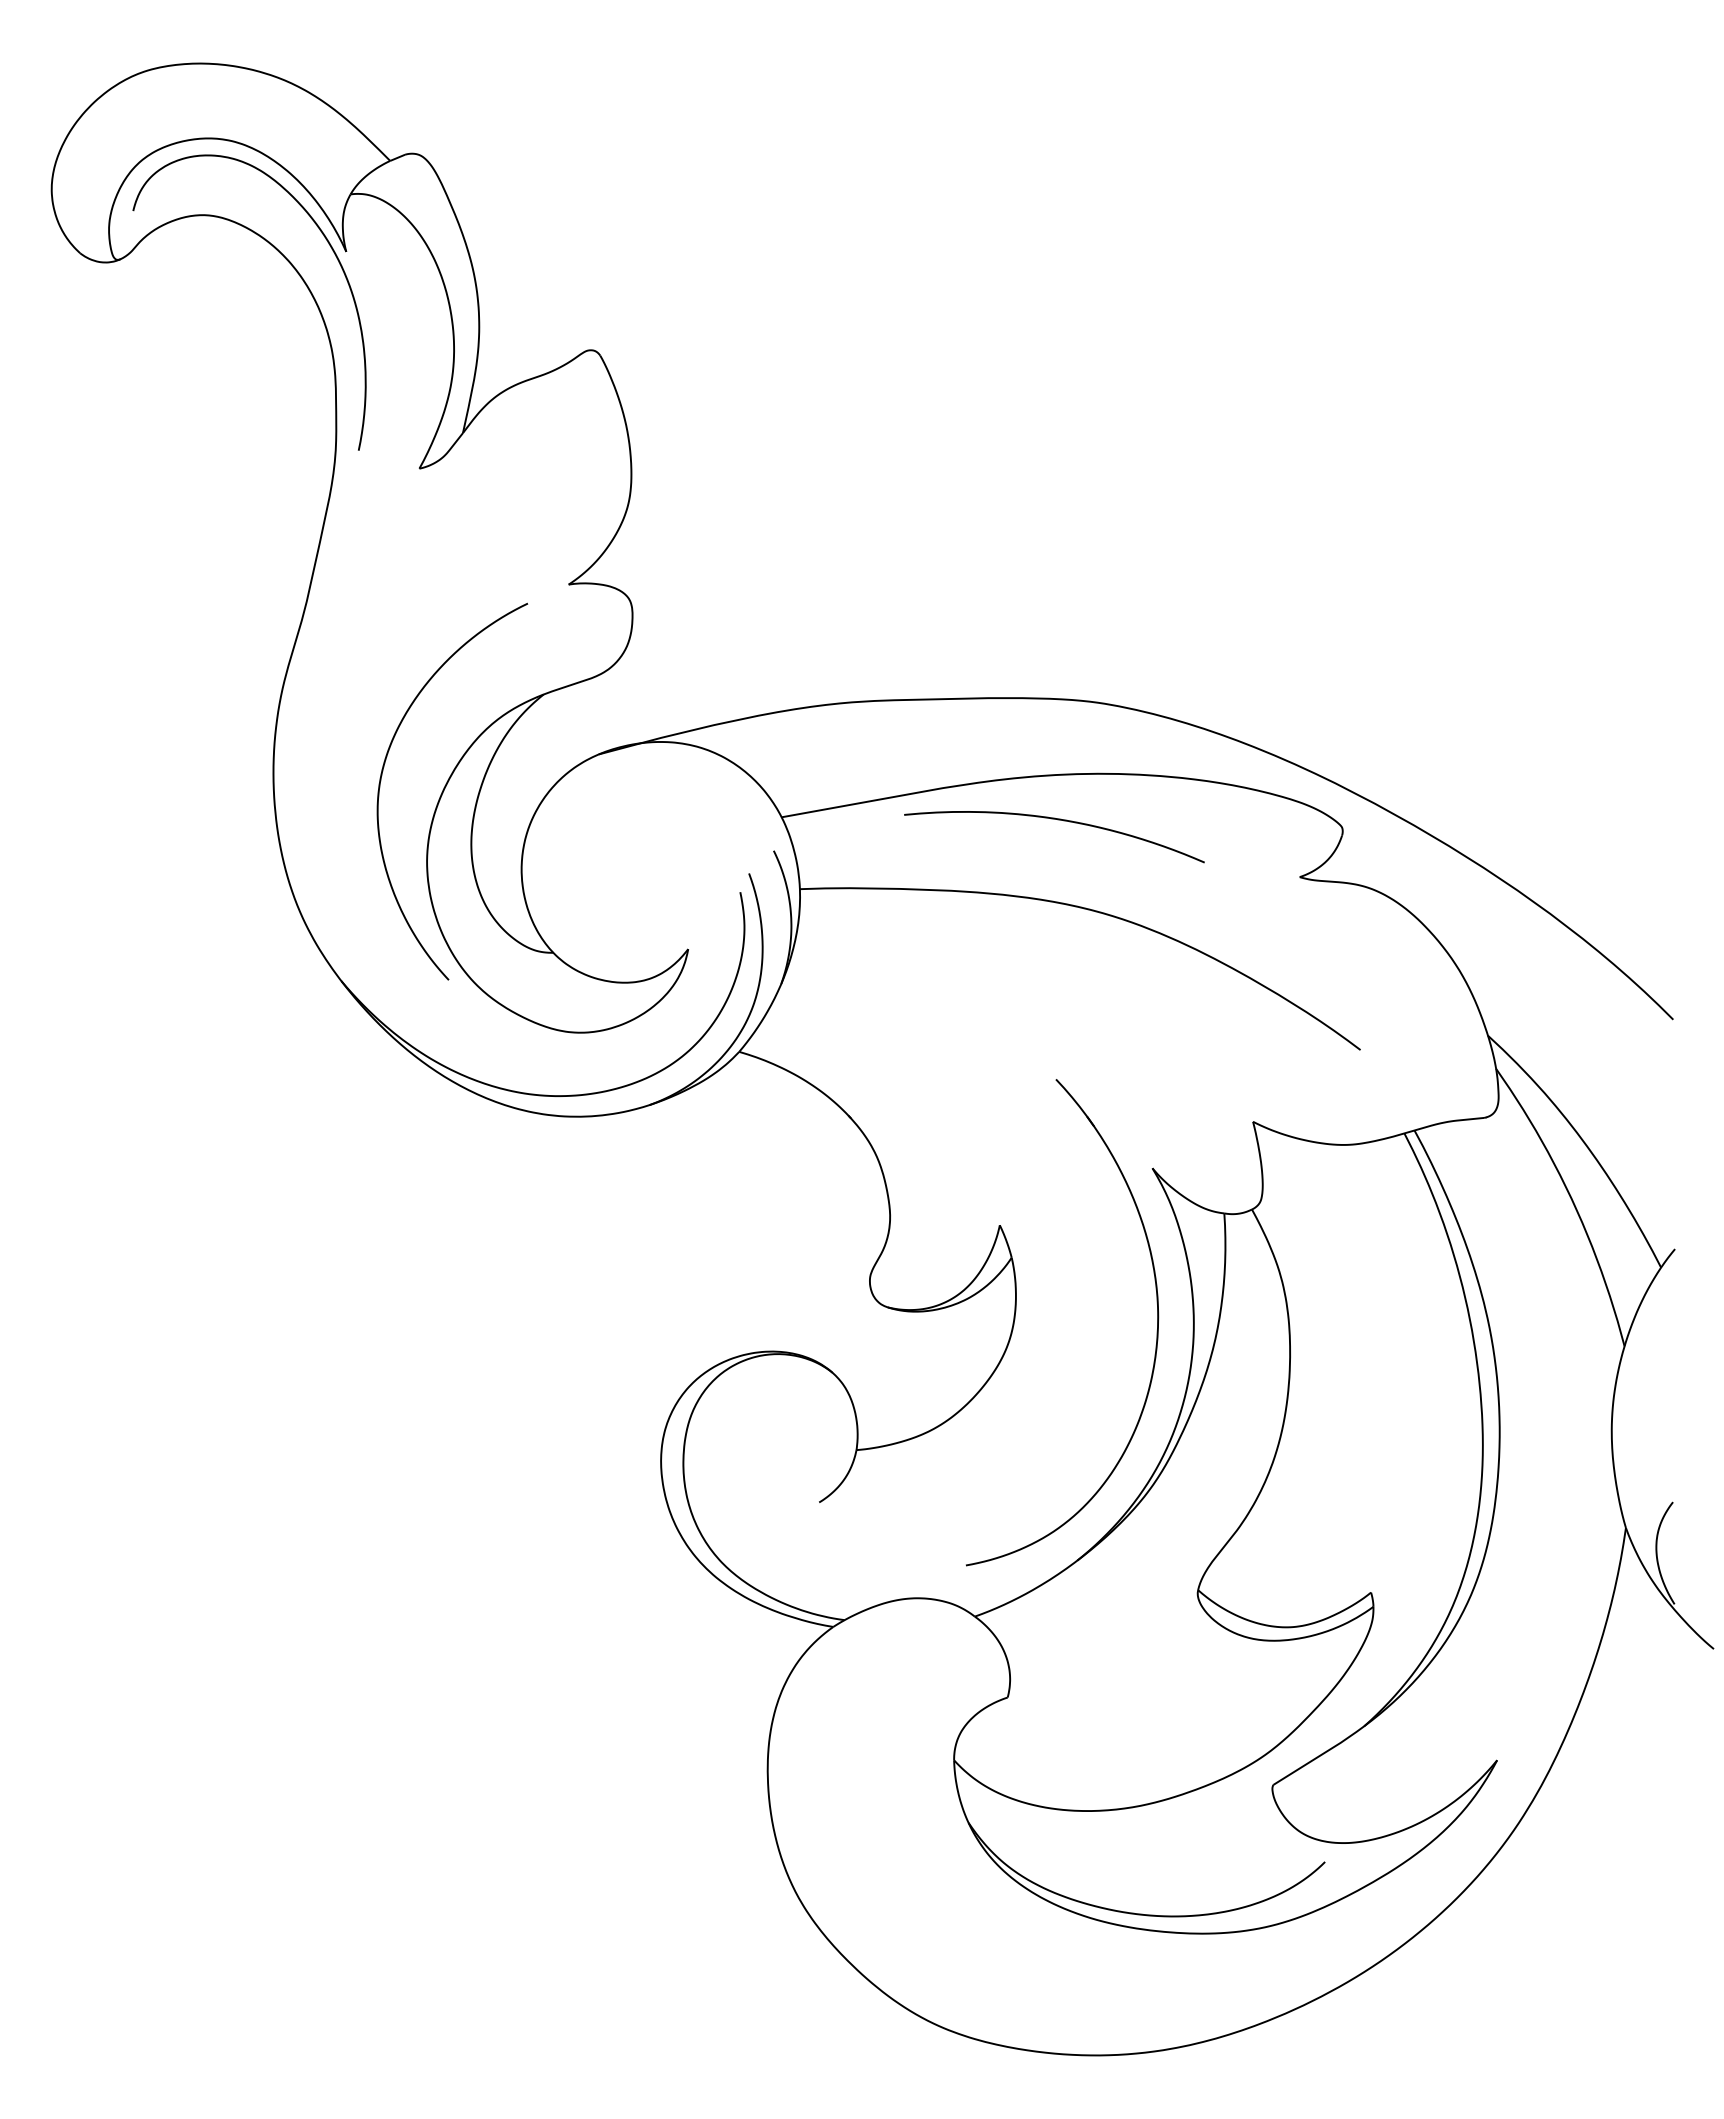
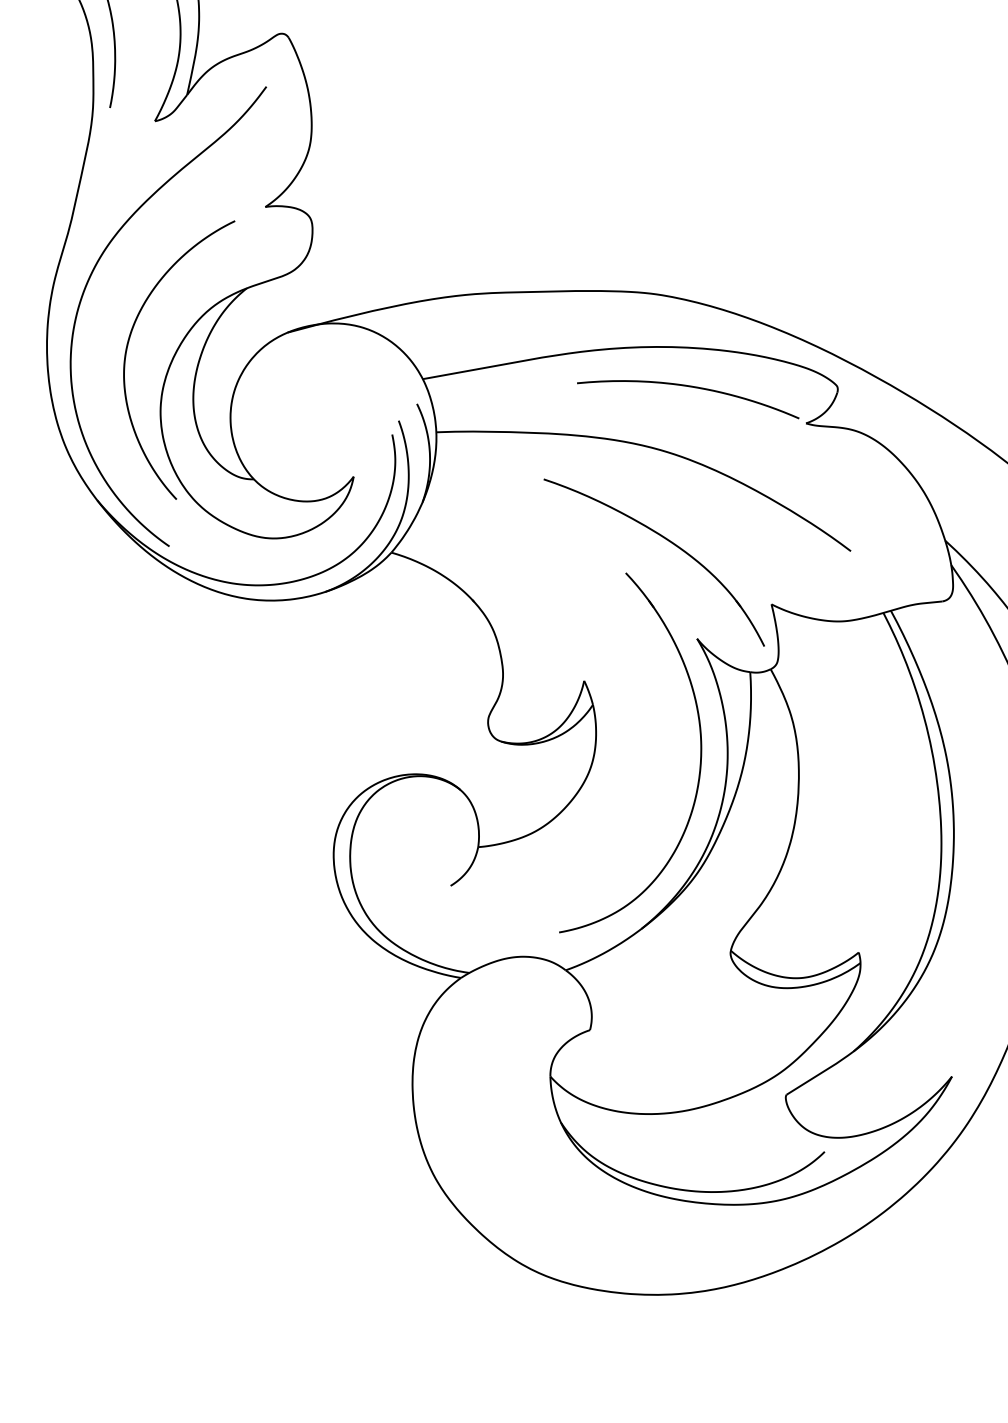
curve: (328, 689) -> (87, 284), added
curve: (1057, 820) -> (690, 387), moved
part: (1113, 1036) -> (668, 541), added

